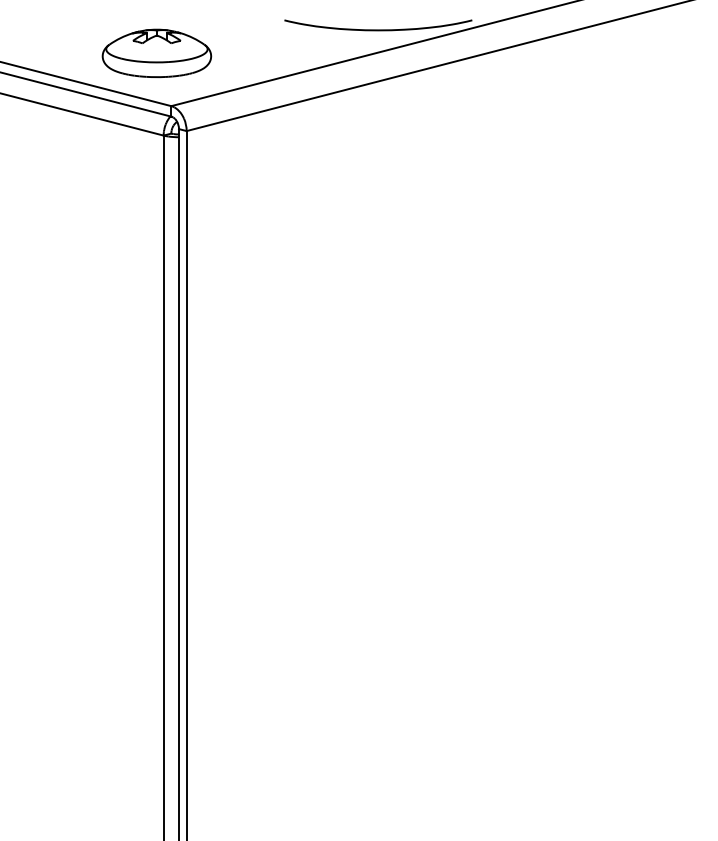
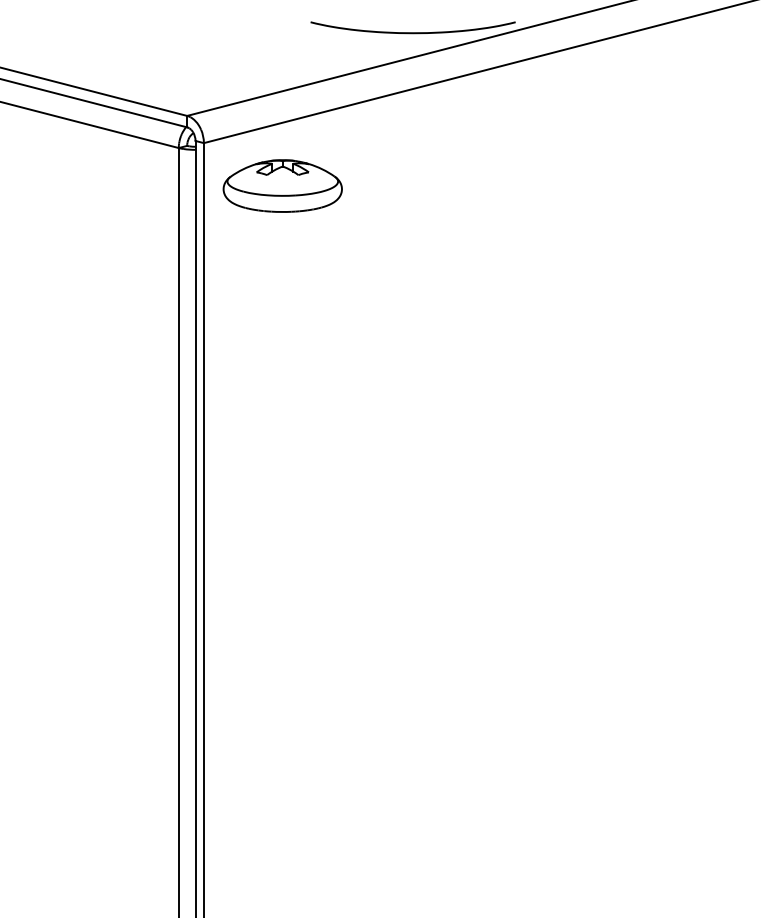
part: (156, 53) -> (282, 186), moved

